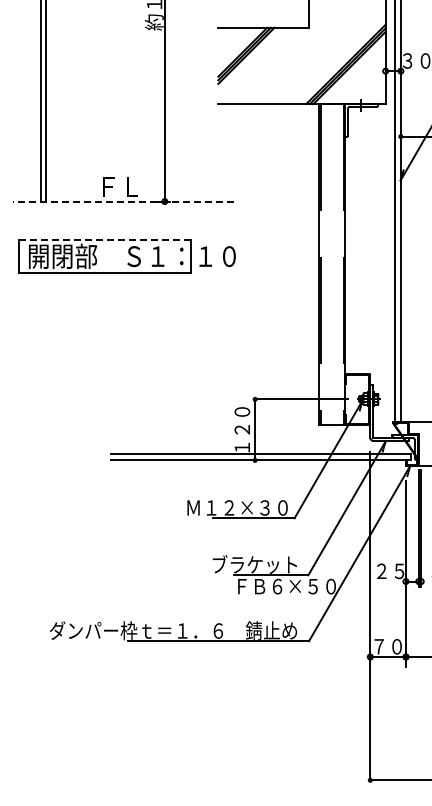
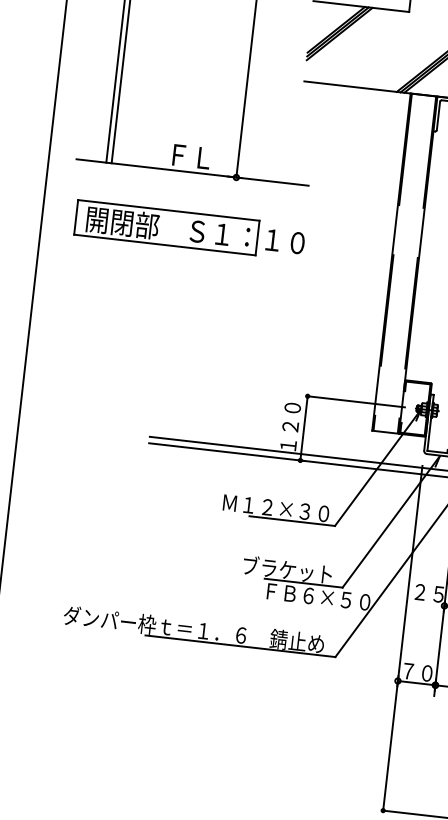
line: (122, 201) -> (191, 172), dashed -> solid
line: (105, 239) -> (169, 210), dashed -> solid

